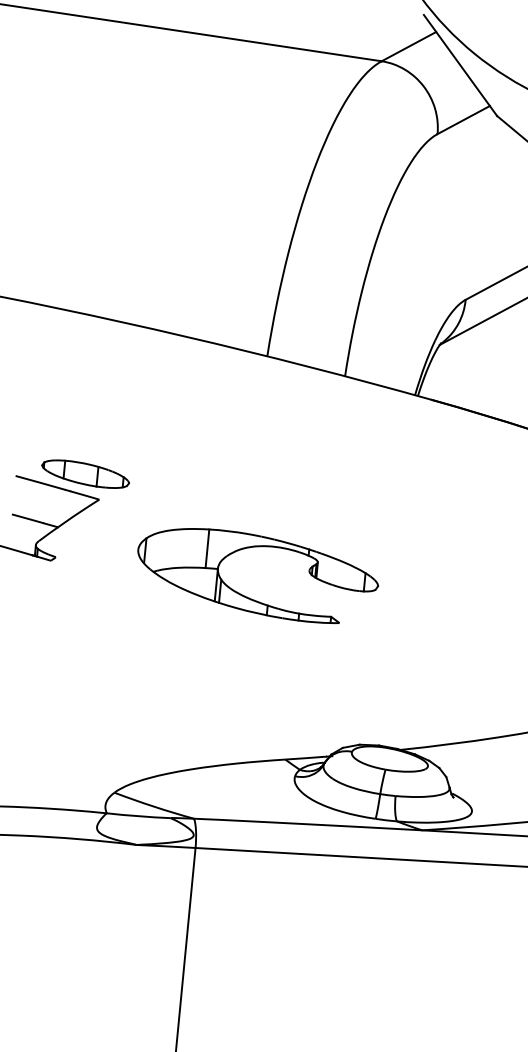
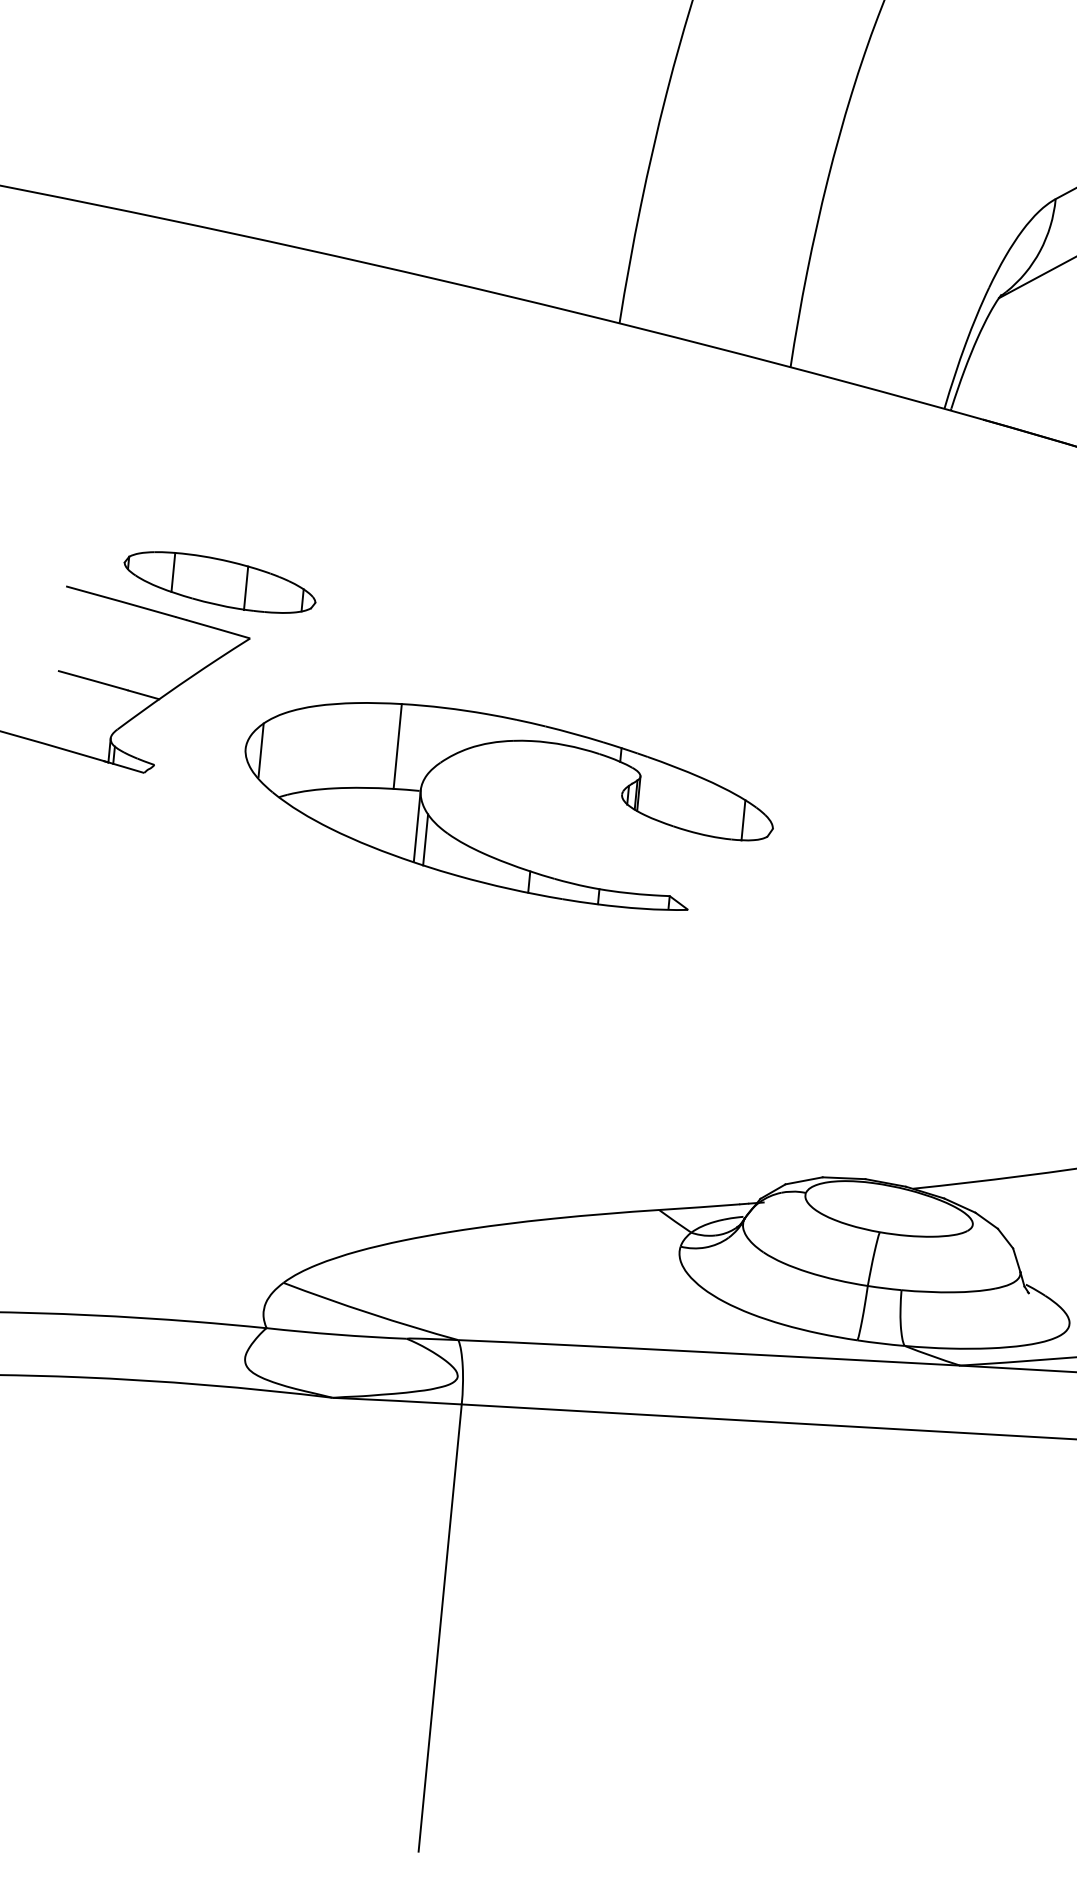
part: (247, 596) -> (485, 851), moved

